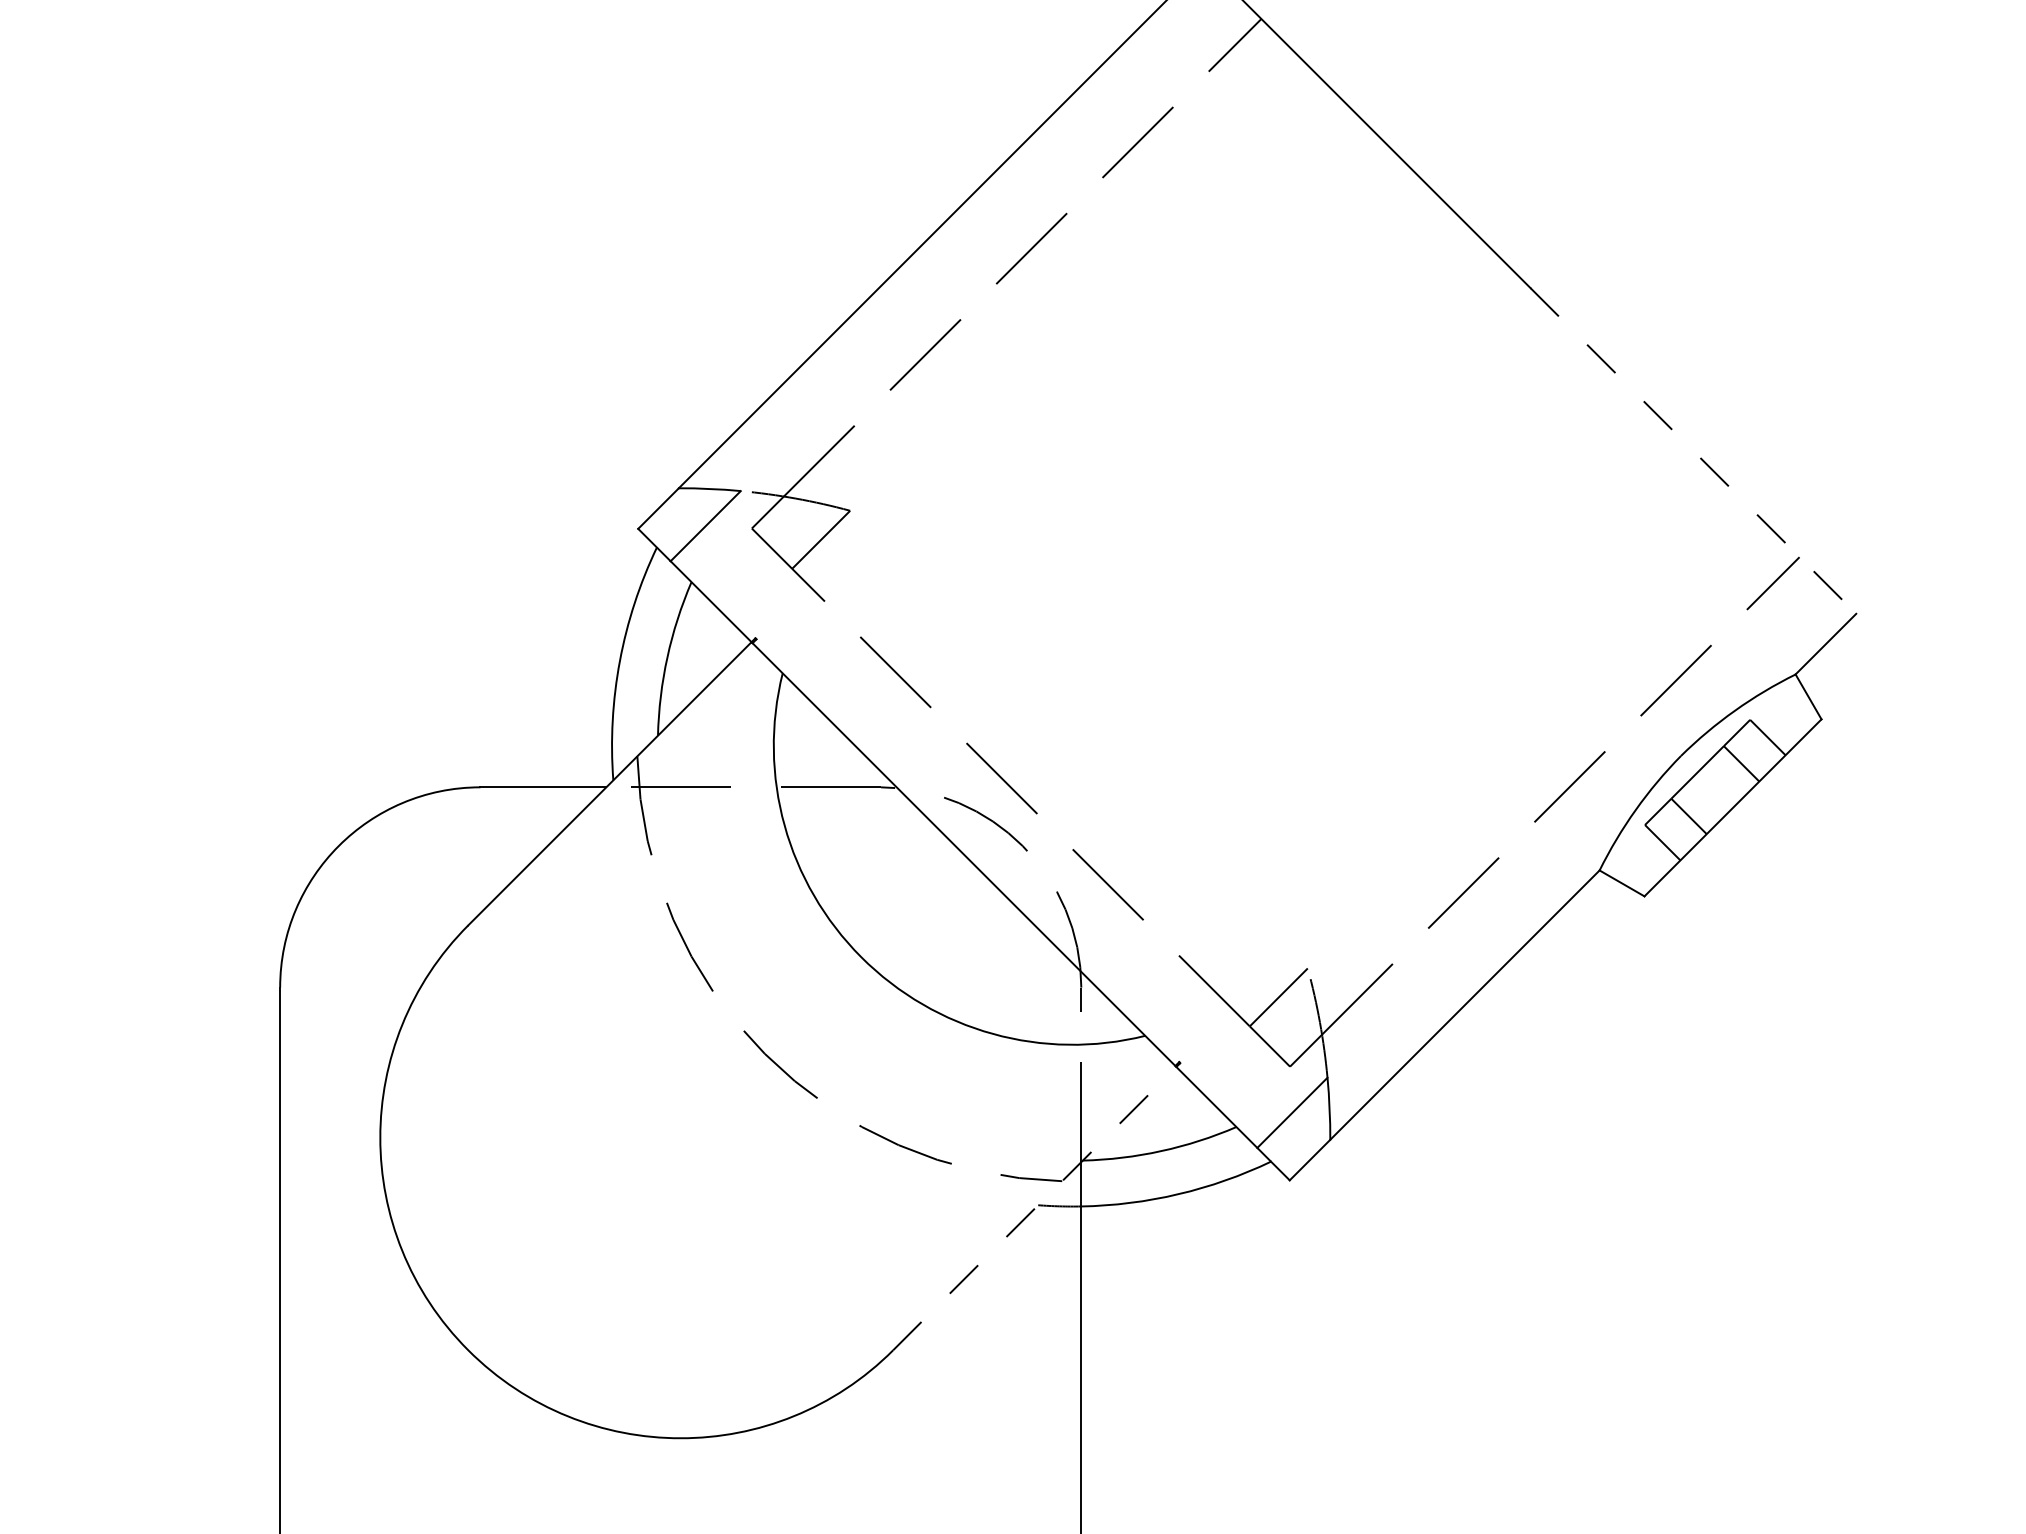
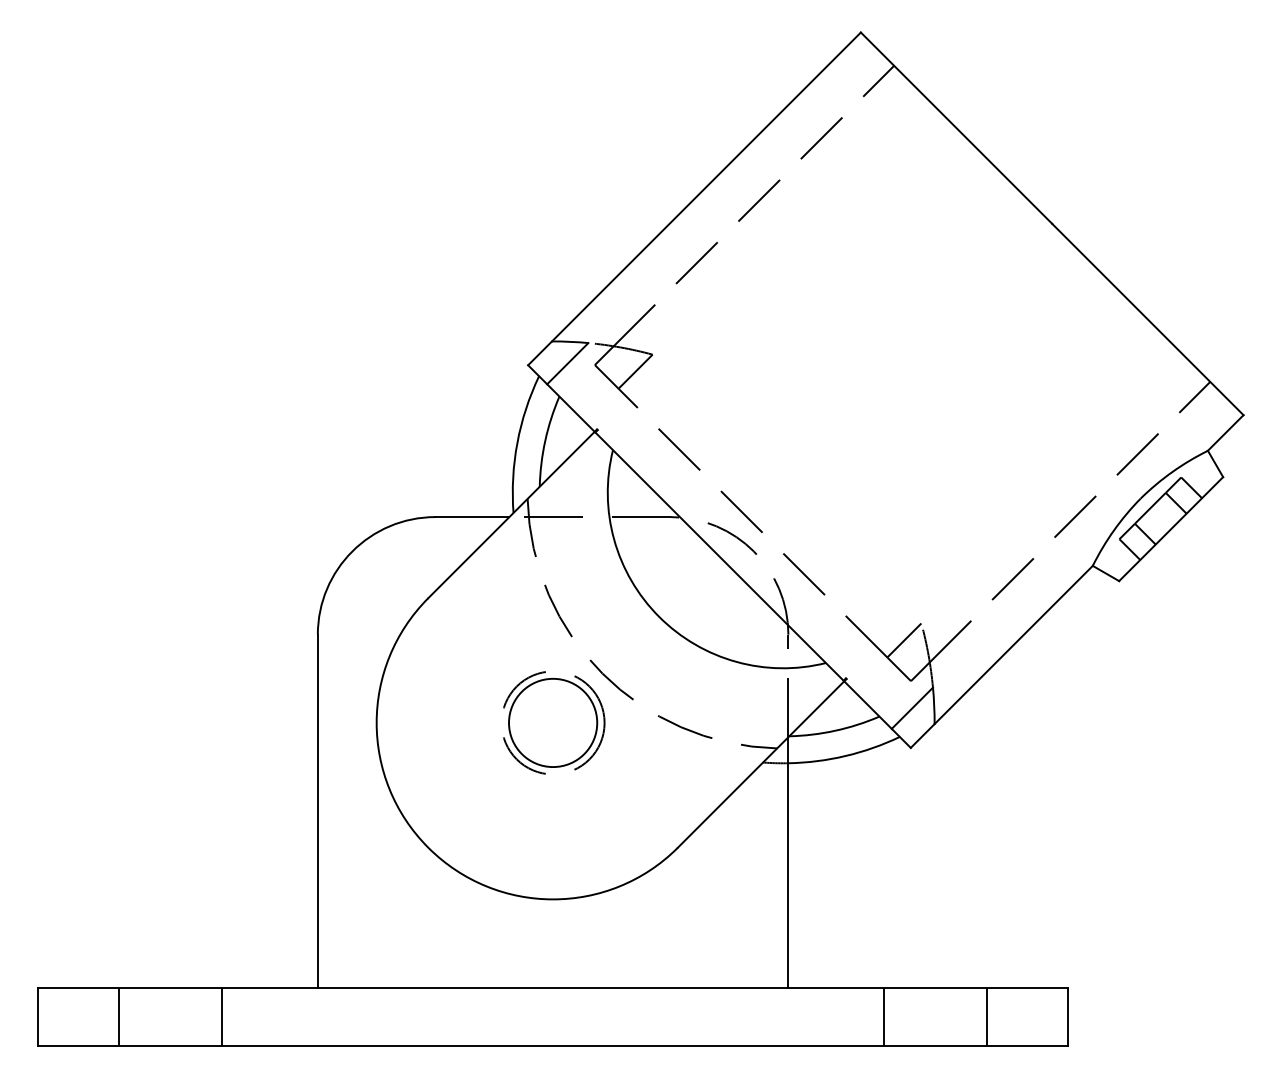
line: (1694, 450) -> (1148, 319), dashed -> solid
part: (683, 1137) -> (554, 722), added
line: (1037, 1206) -> (762, 763), dashed -> solid

